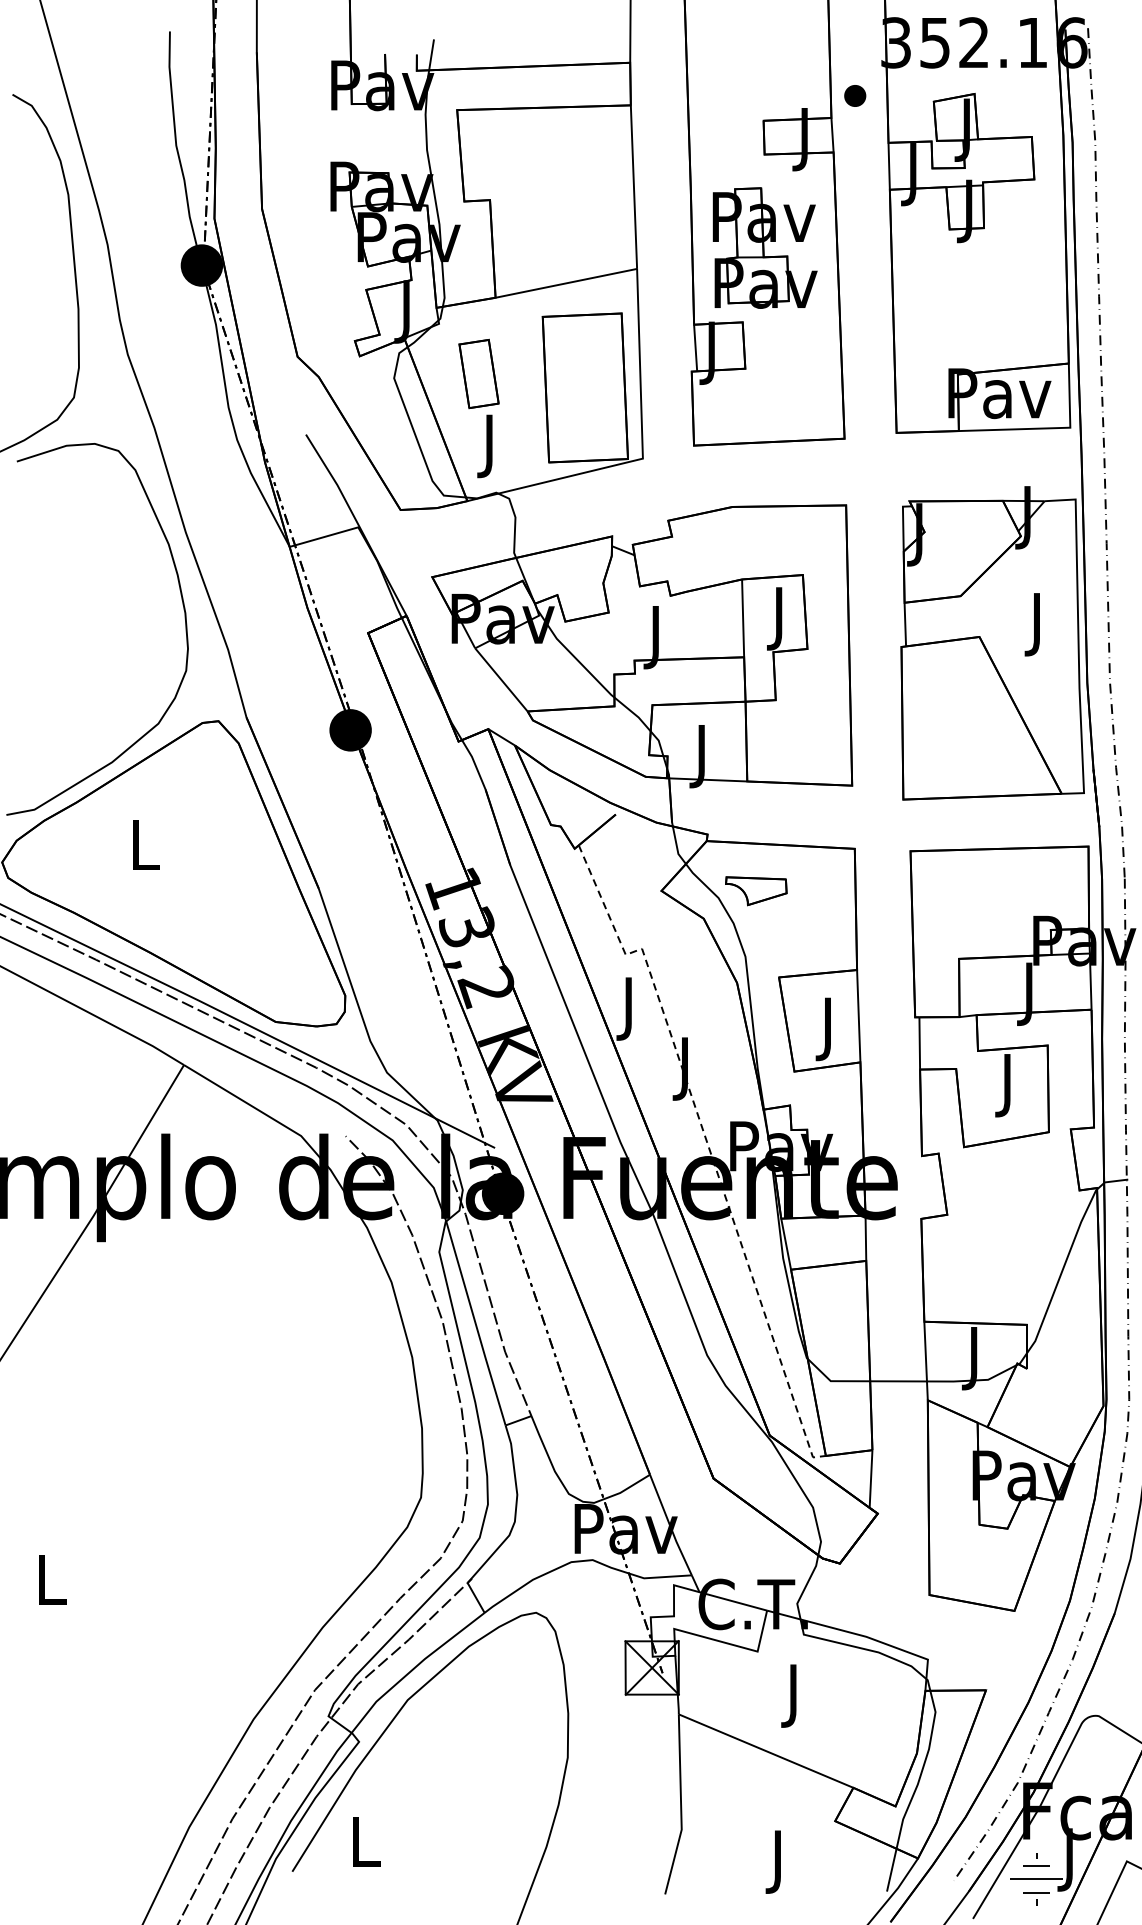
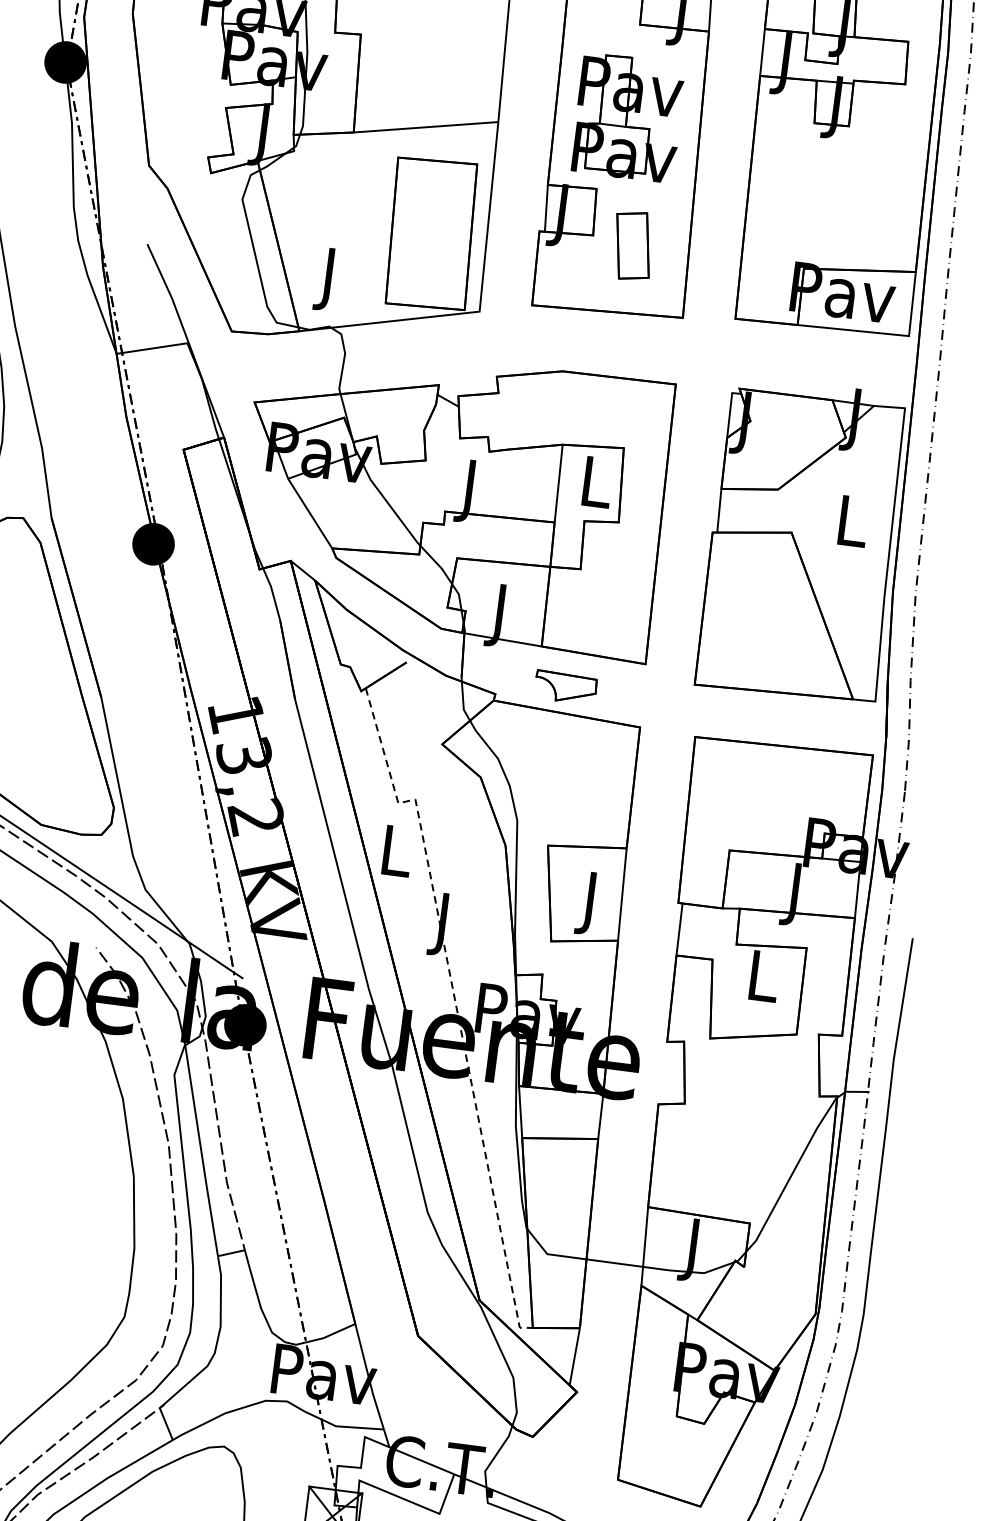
part: (478, 373) -> (632, 245), moved
text: (781, 618) -> (596, 488), J -> L
text: (1038, 624) -> (851, 527), J -> L
part: (756, 891) -> (565, 688), moved
text: (630, 1008) -> (396, 857), J -> L
text: (1009, 1085) -> (763, 982), J -> L

